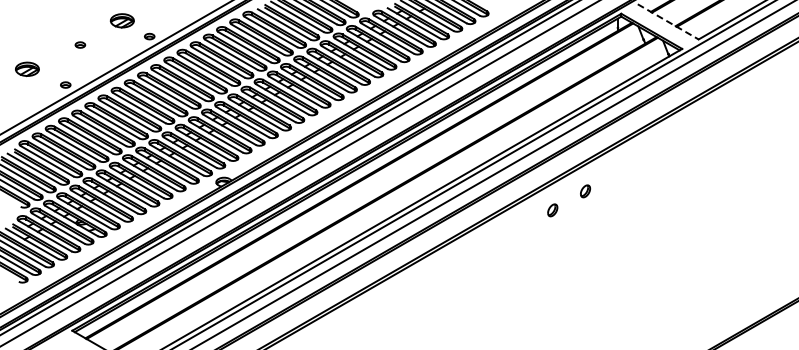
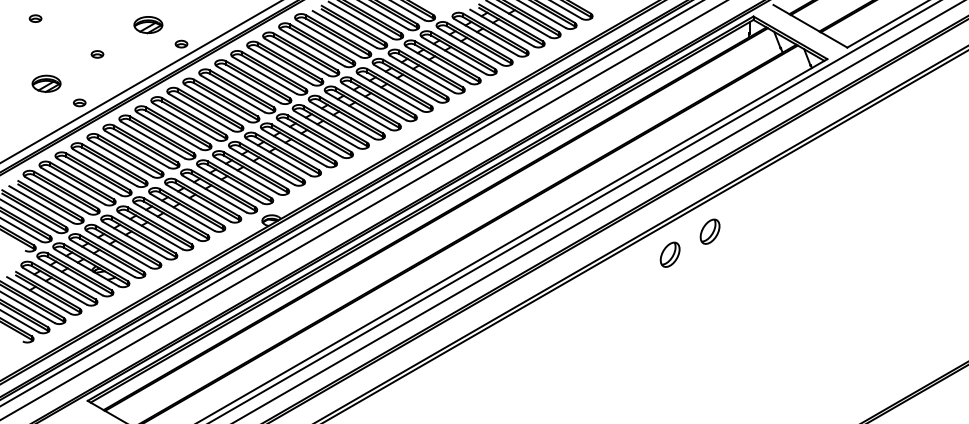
part: (29, 15) -> (35, 18), added
line: (668, 22) -> (810, 27), dashed -> solid
part: (27, 69) -> (46, 84), moved
part: (585, 191) -> (710, 232), size x1.67
part: (552, 210) -> (670, 255), size x1.67

